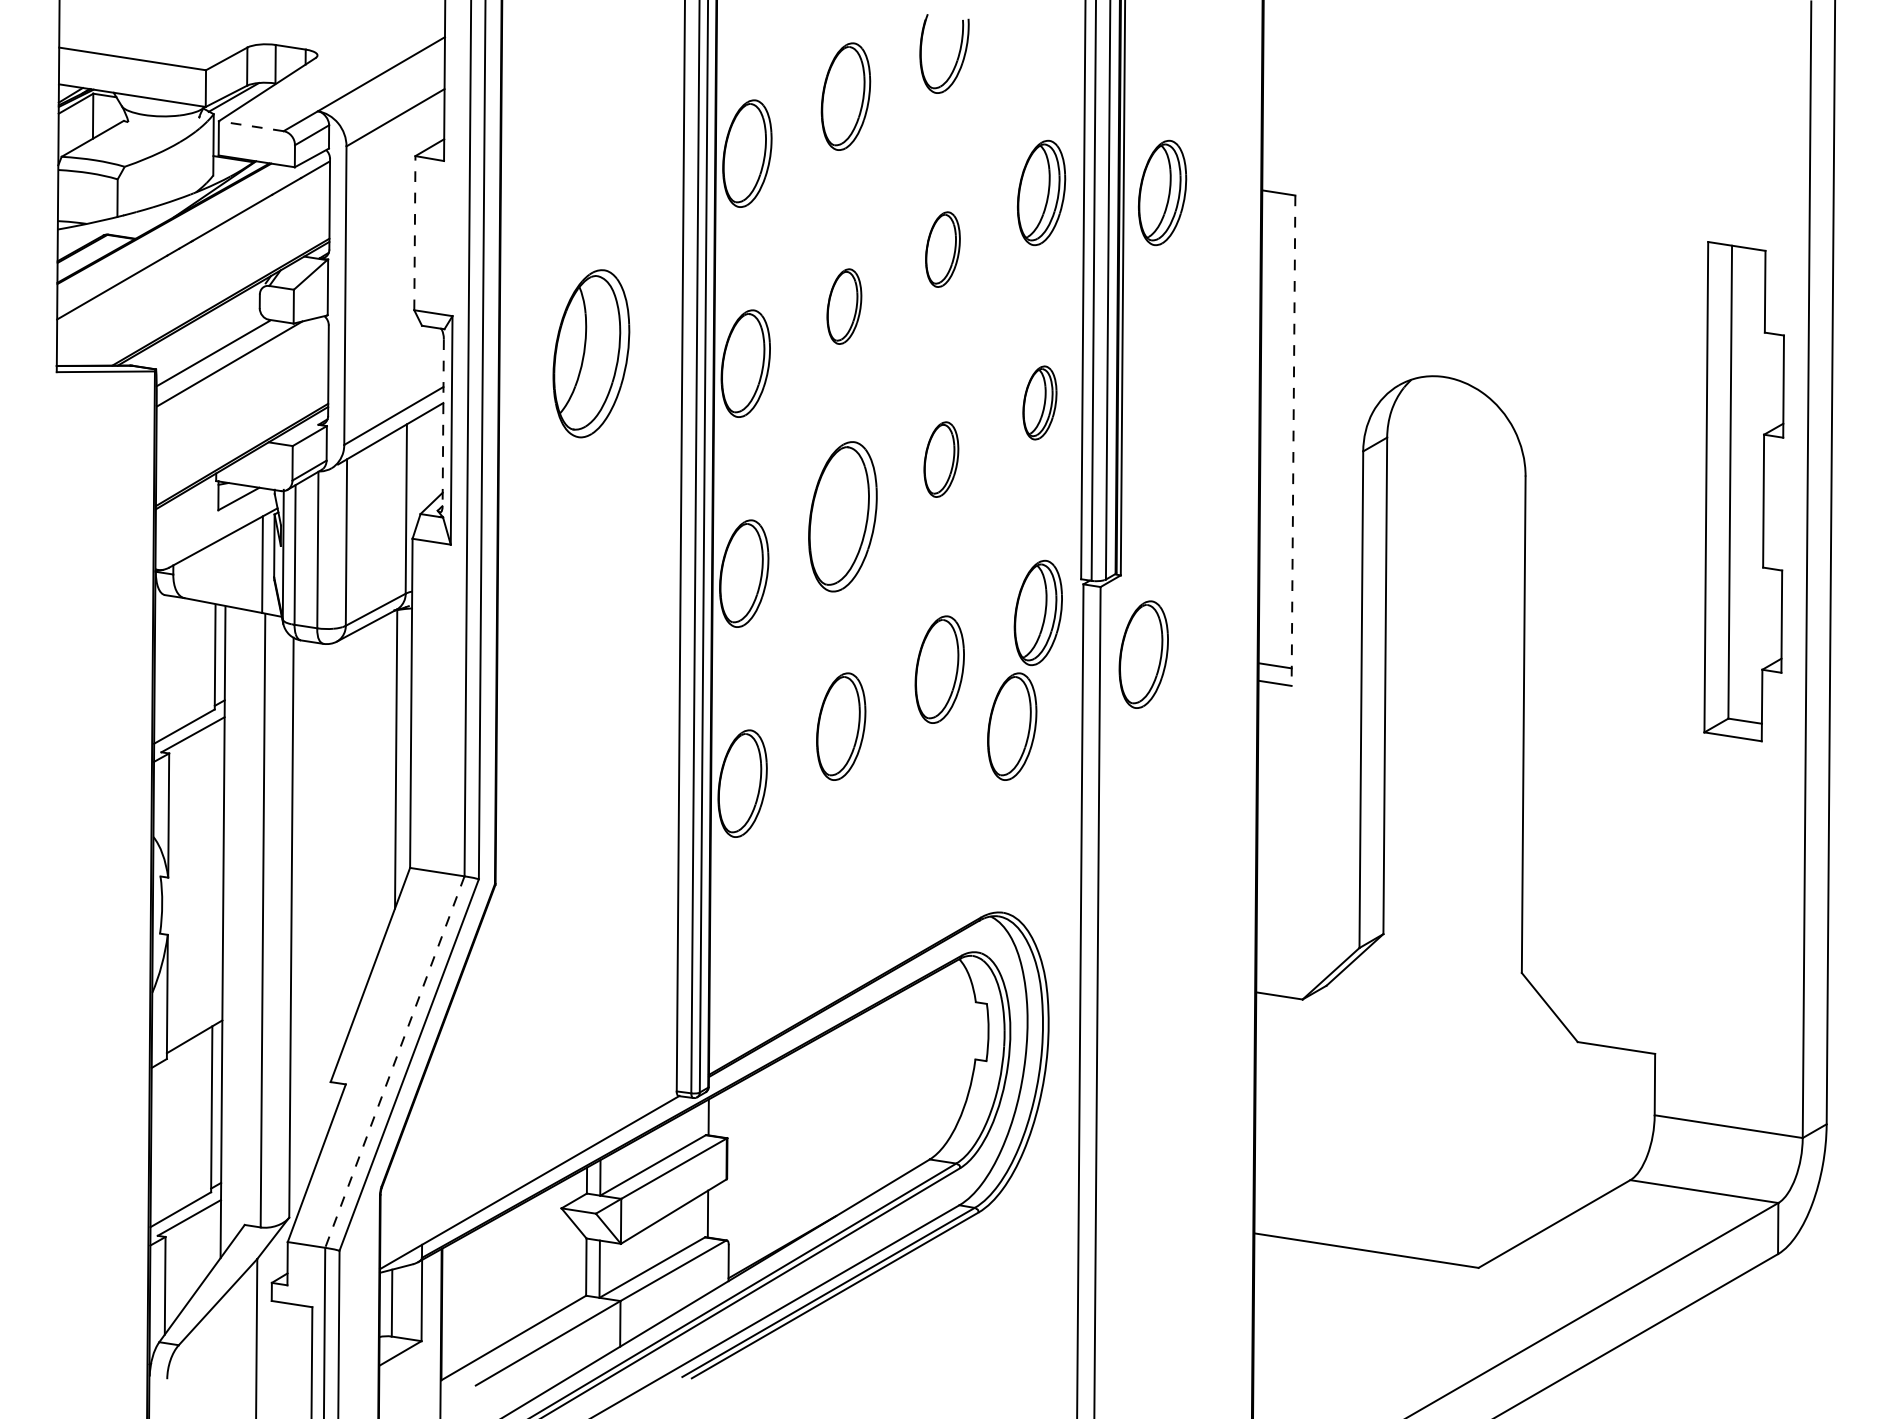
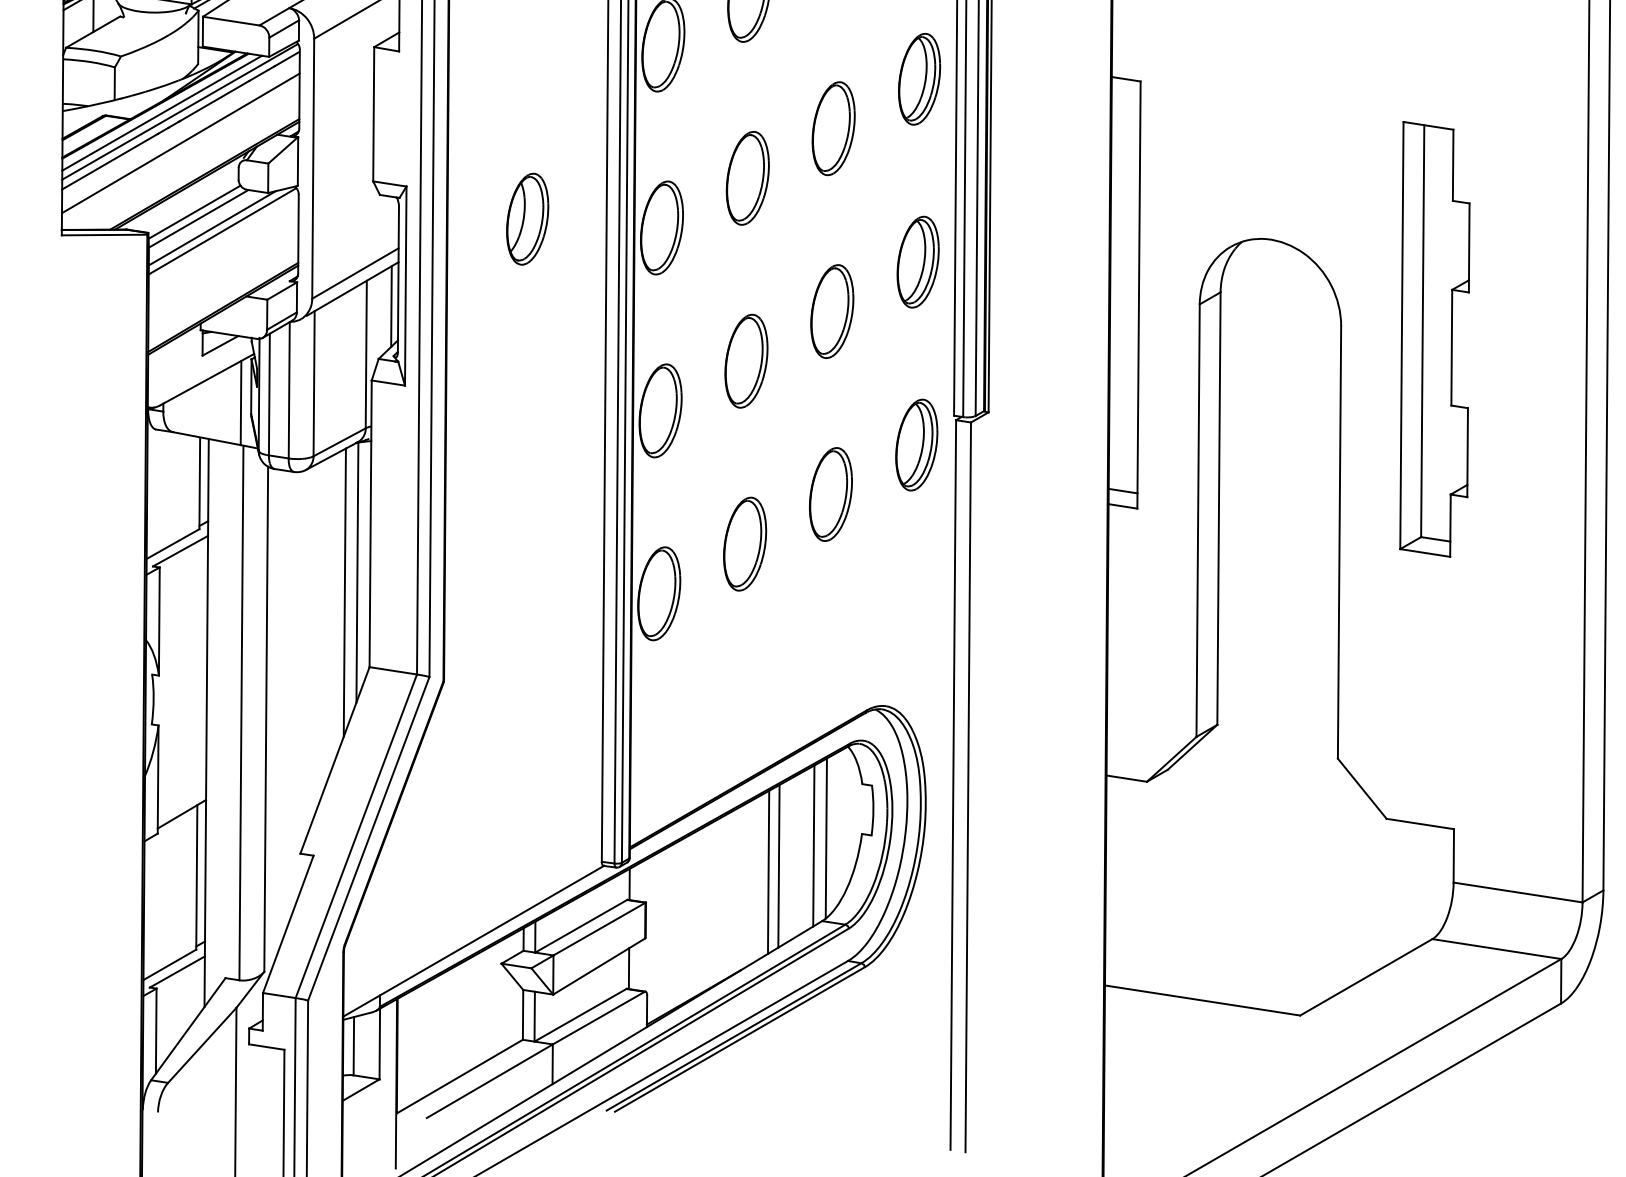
line: (251, 126) -> (231, 21), dashed -> solid
part: (1162, 192) -> (1024, 78), removed
line: (191, 230) -> (179, 111), added
line: (171, 231) -> (161, 112), added
line: (414, 232) -> (373, 113), dashed -> solid
part: (942, 249) -> (833, 128), size x1.43
line: (192, 266) -> (180, 143), added
part: (844, 306) -> (747, 178), size x1.43
line: (209, 345) -> (194, 212), added
part: (591, 353) -> (527, 219), size x0.62
line: (240, 367) -> (221, 231), added
part: (1039, 402) -> (917, 261), size x1.43
line: (443, 422) -> (398, 279), dashed -> solid
line: (1293, 441) -> (1139, 295), dashed -> solid
line: (434, 453) -> (390, 306), added
part: (941, 459) -> (832, 311), size x1.43
part: (1743, 491) -> (1434, 339), moved
part: (842, 516) -> (746, 361), size x0.71
part: (1143, 654) -> (1008, 481), removed
part: (1012, 726) -> (894, 543), removed
line: (381, 781) -> (344, 591), added
line: (394, 1062) -> (355, 836), dashed -> solid
line: (934, 1064) -> (826, 838), added
line: (919, 1072) -> (813, 845), added
line: (879, 1096) -> (778, 866), added
line: (867, 1103) -> (767, 872), added

